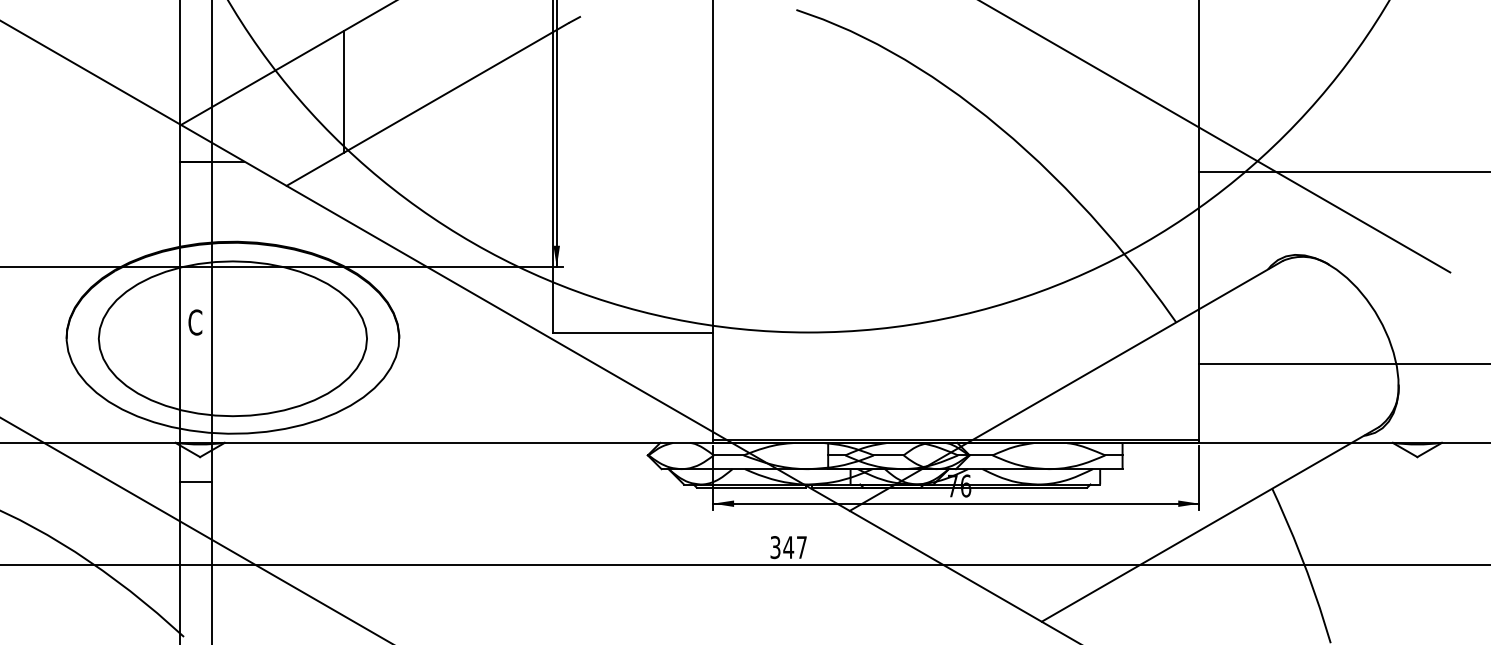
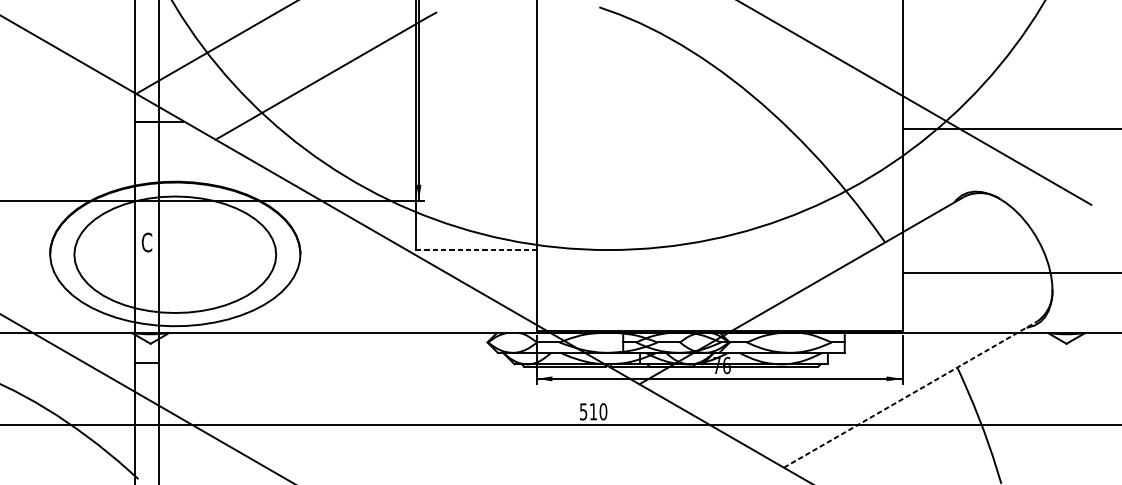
line: (343, 91) -> (258, 68), removed
line: (632, 332) -> (475, 250), solid -> dashed
line: (1210, 524) -> (910, 394), solid -> dashed
text: (789, 547) -> (594, 411), 347 -> 510

